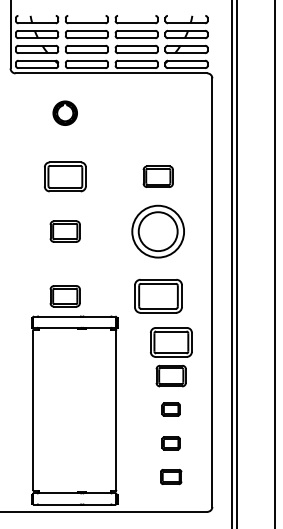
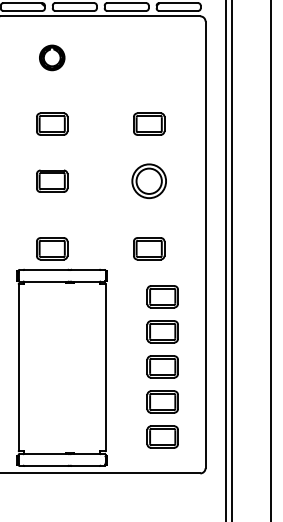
part: (64, 176) -> (51, 123), size x0.71
part: (158, 231) -> (149, 181), size x0.62
part: (157, 296) -> (148, 248), size x0.62
part: (170, 342) -> (161, 296), size x0.71
part: (170, 409) -> (161, 366), size x1.67
part: (170, 443) -> (161, 402), size x1.67
part: (170, 476) -> (161, 436), size x1.43

